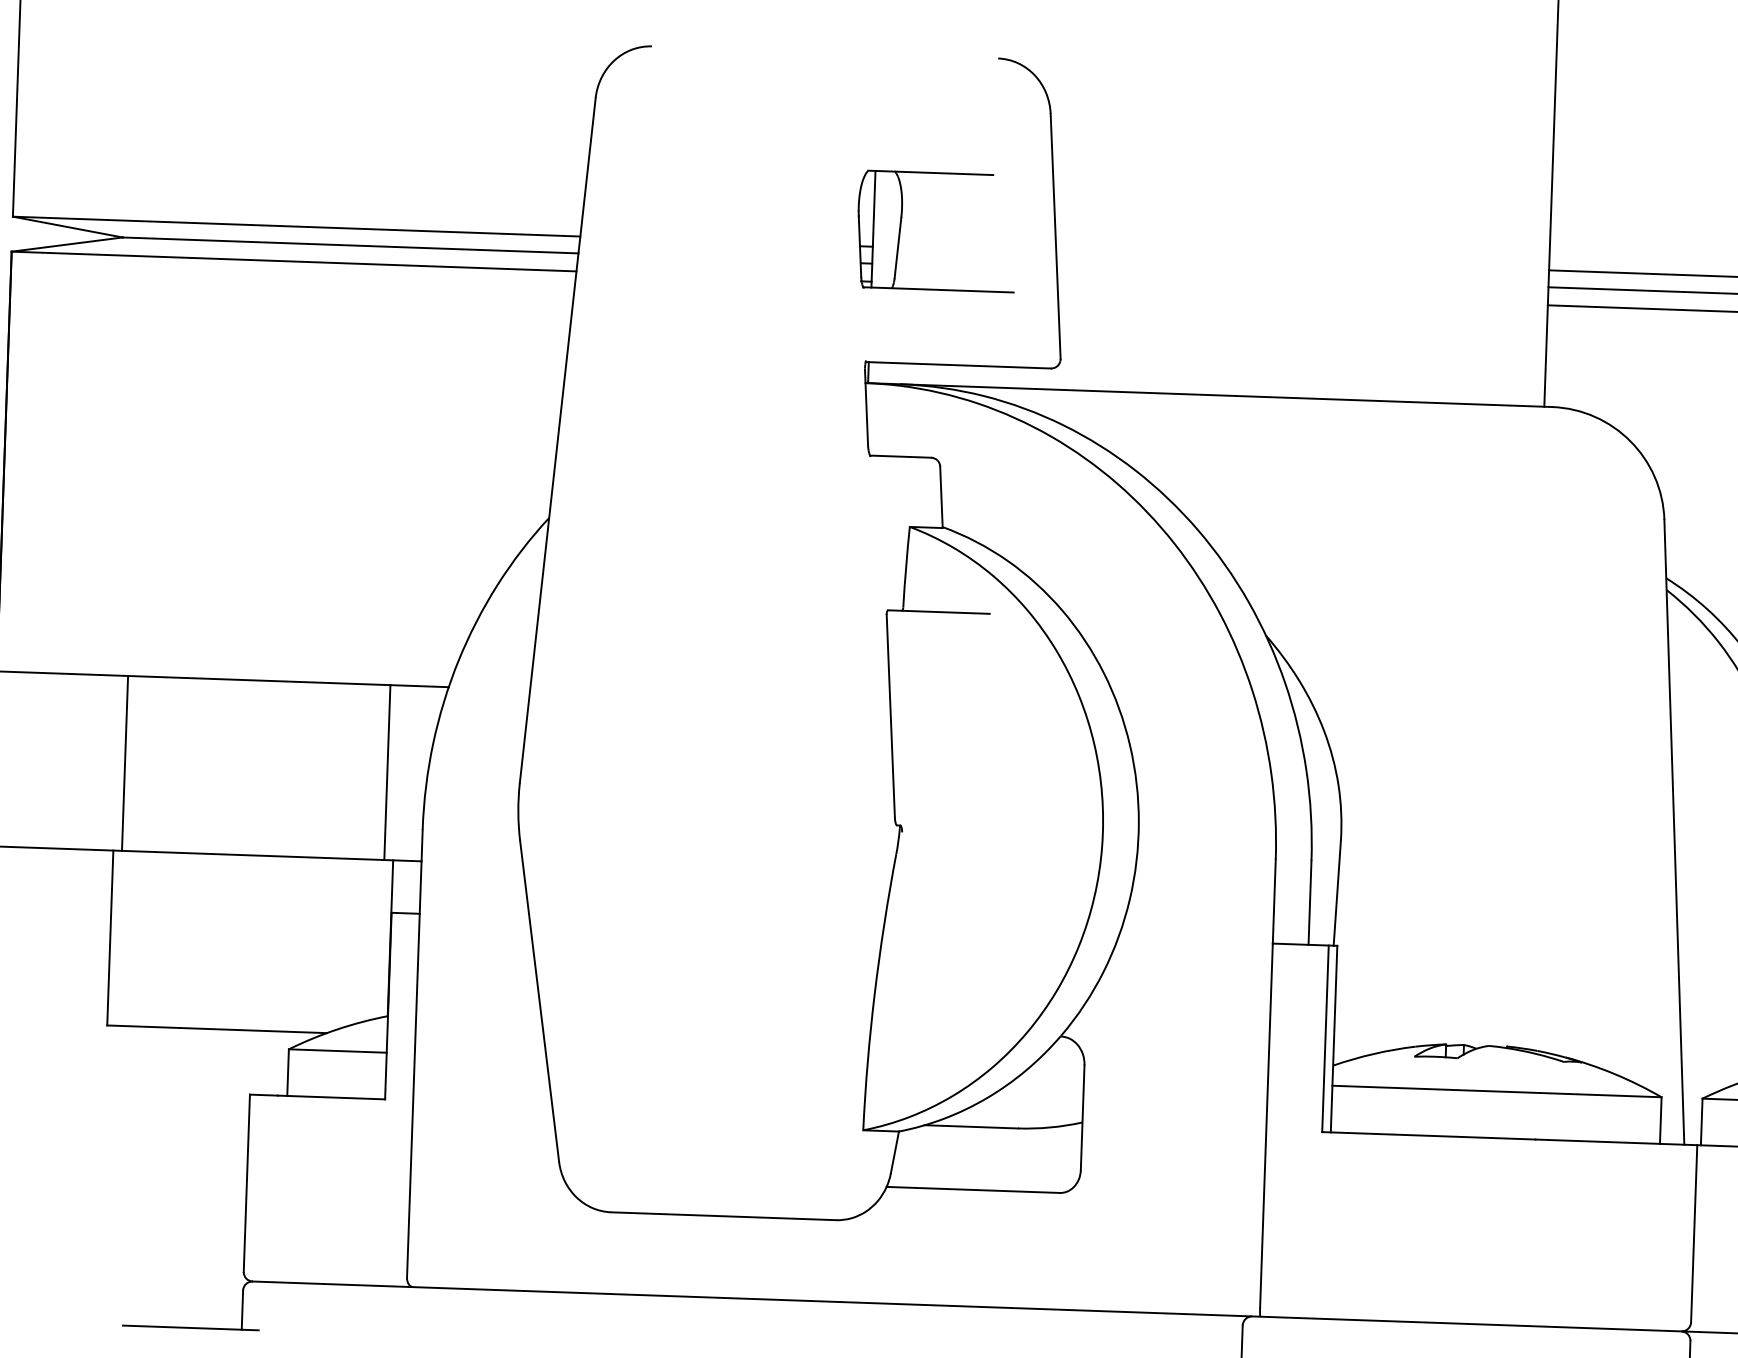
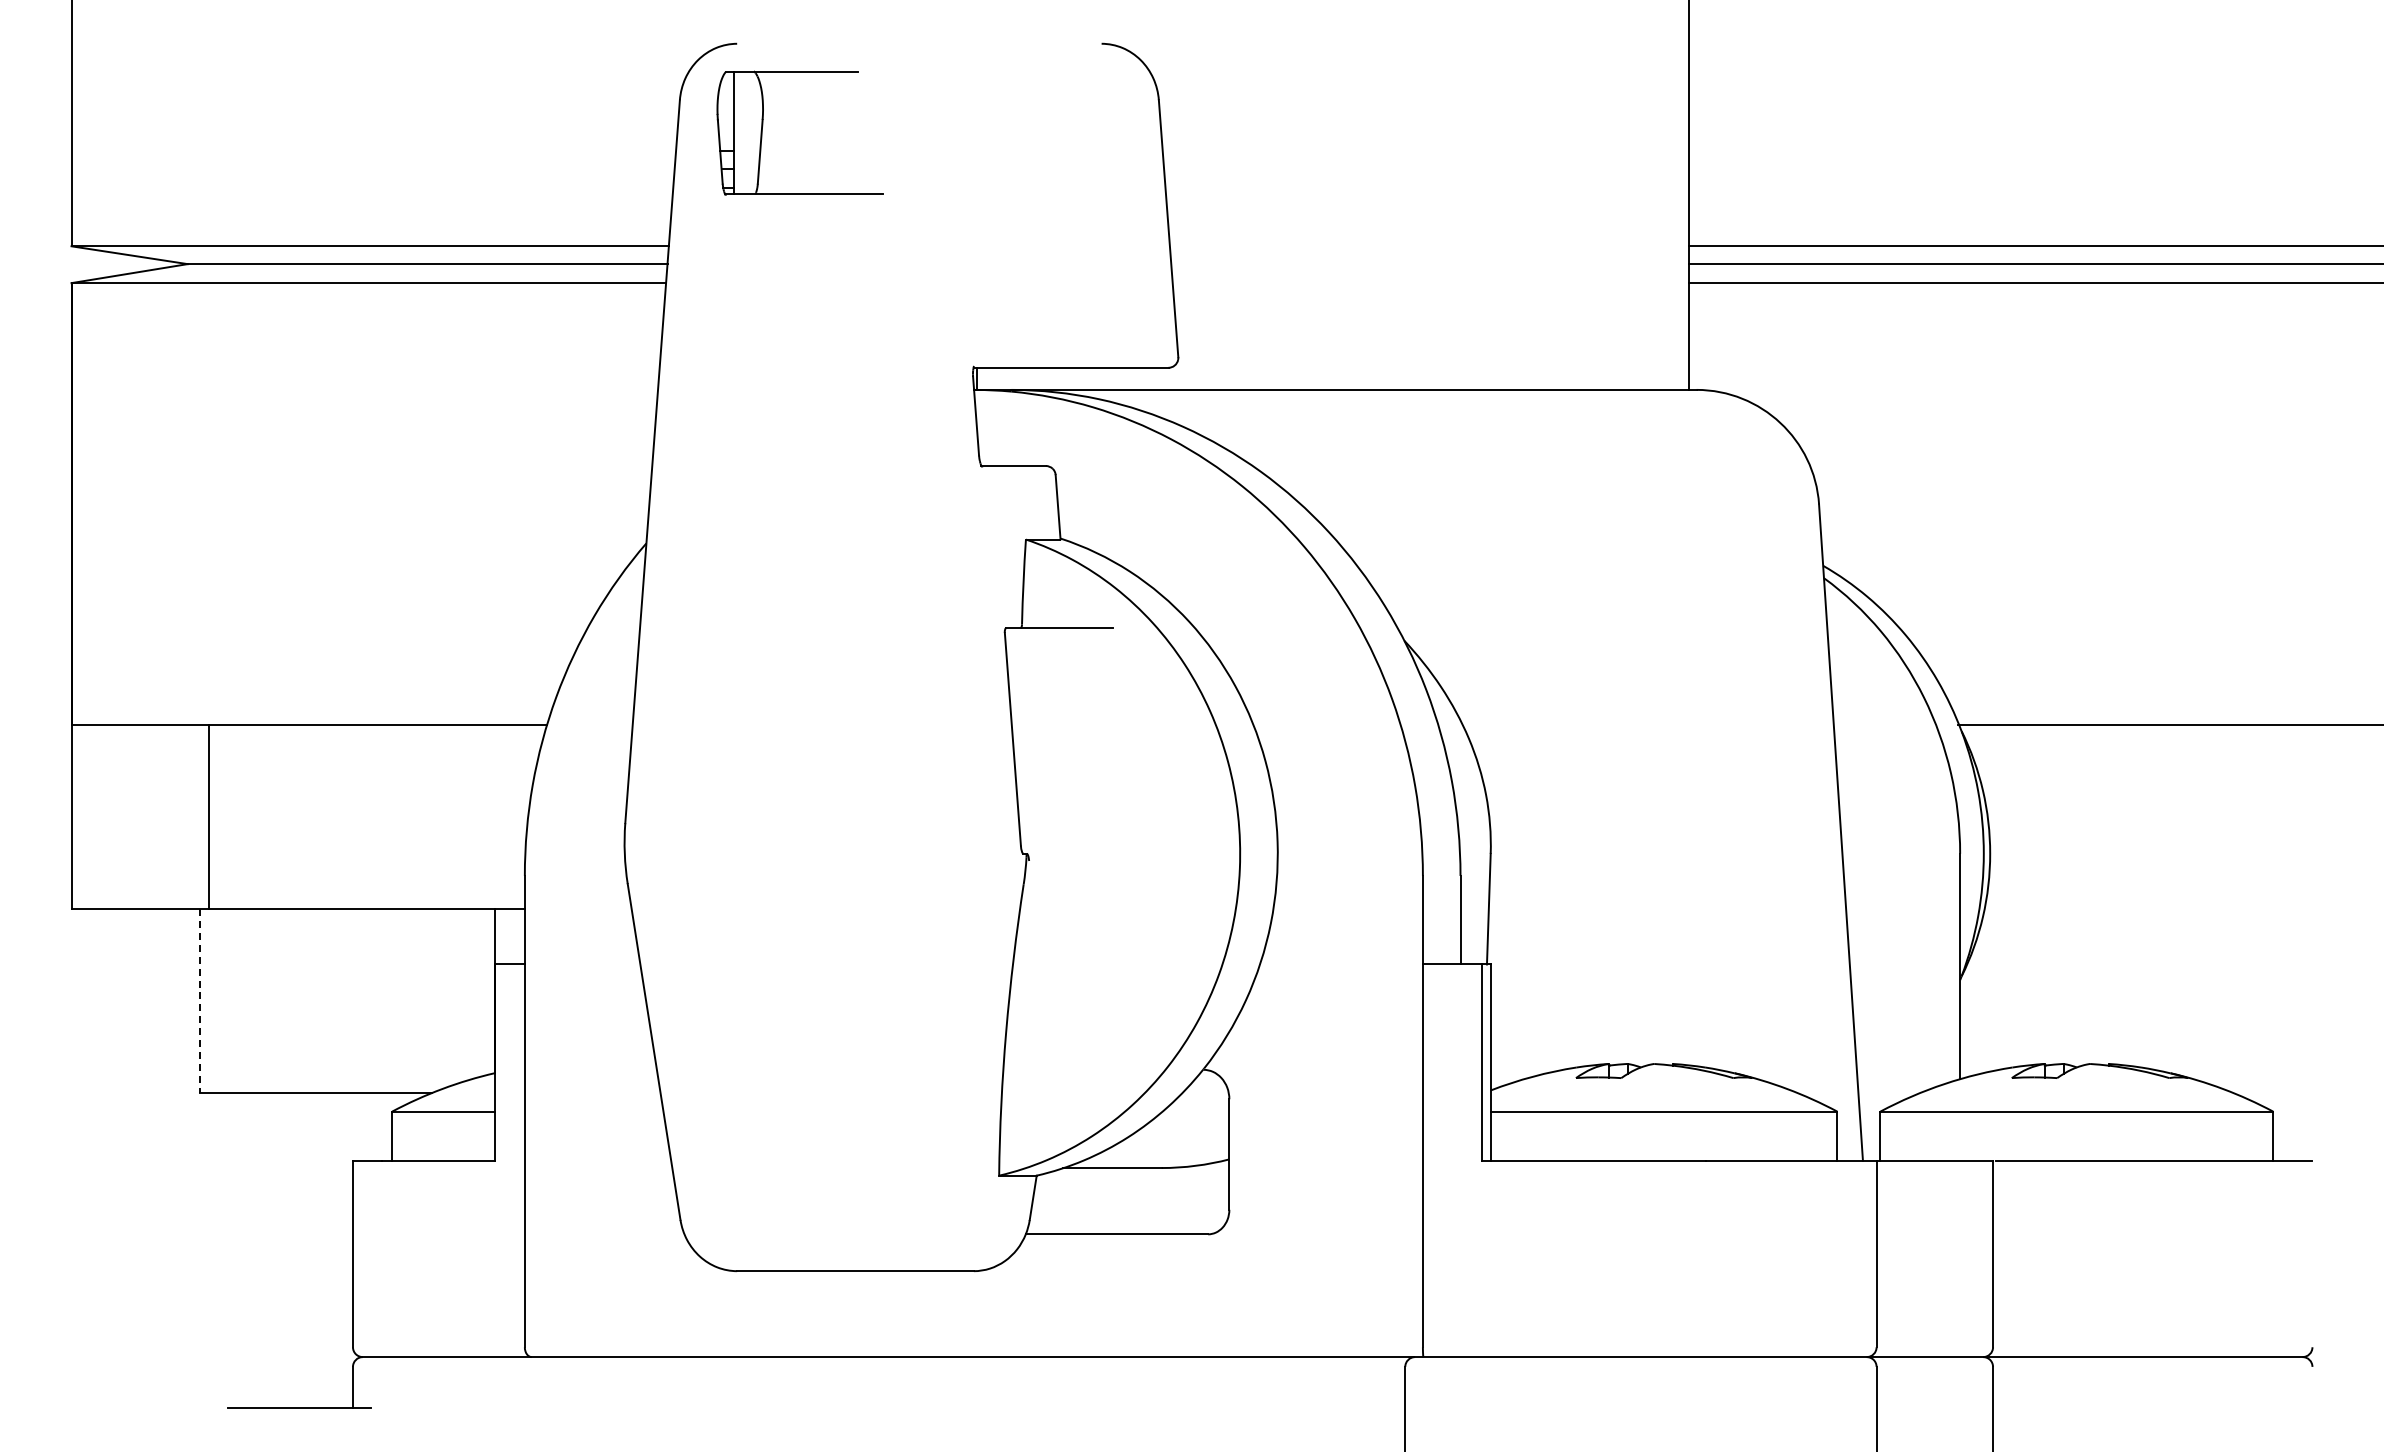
part: (901, 223) -> (763, 125), moved
line: (387, 772) -> (485, 816), removed
line: (110, 938) -> (200, 1001), solid -> dashed

